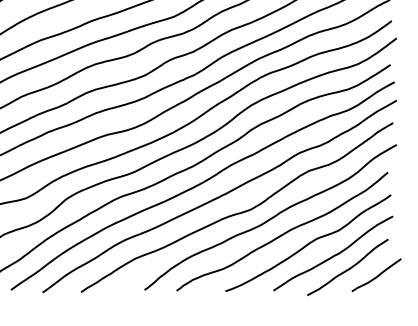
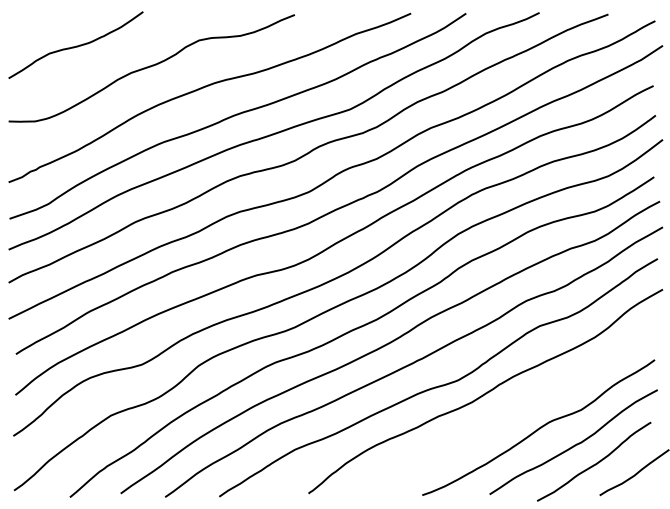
curve: (282, 233) -> (502, 414), removed

